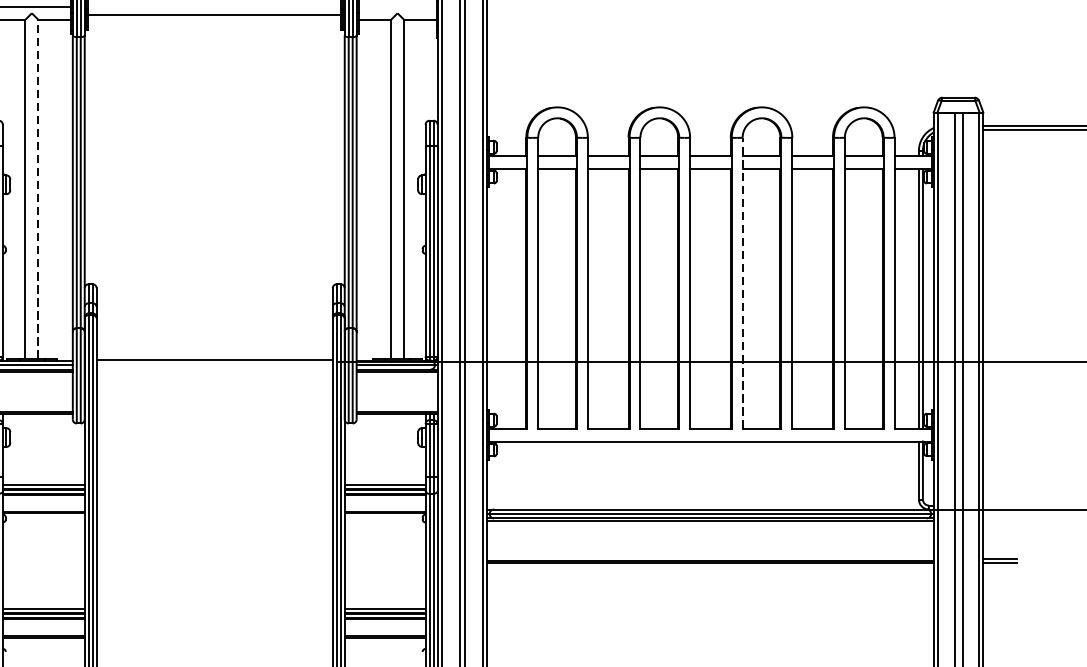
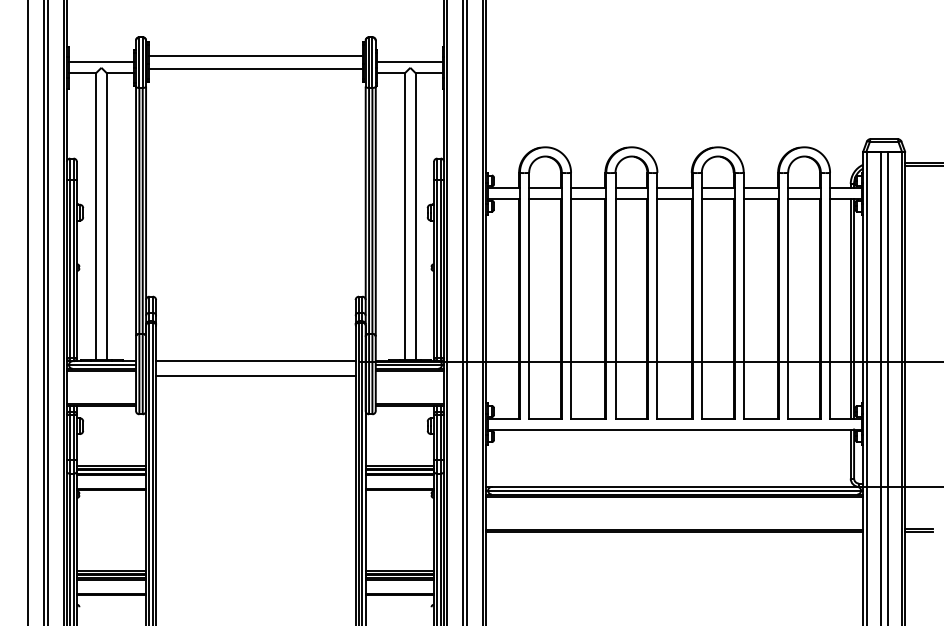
line: (397, 6) -> (410, 62), added
line: (37, 188) -> (106, 215), dashed -> solid
line: (742, 282) -> (701, 295), dashed -> solid
line: (214, 377) -> (255, 375), added

